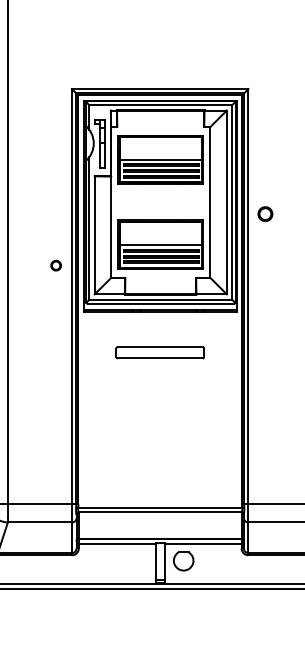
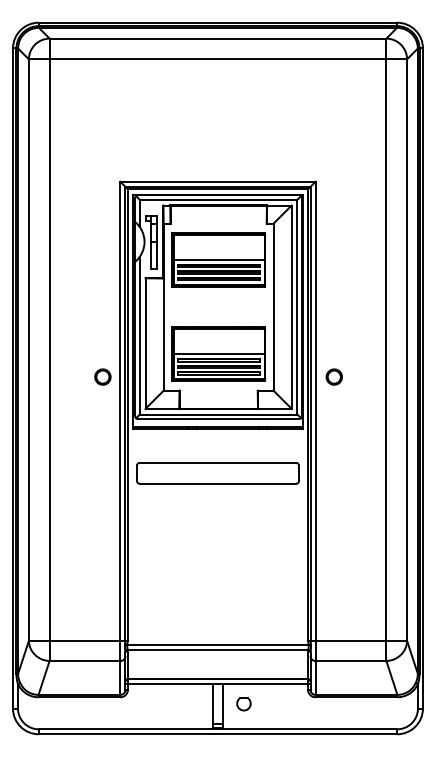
part: (264, 213) -> (333, 376), moved
part: (55, 265) -> (102, 376), size x1.43
part: (159, 352) -> (217, 473), size x1.67
part: (183, 561) -> (243, 704), size x0.62

